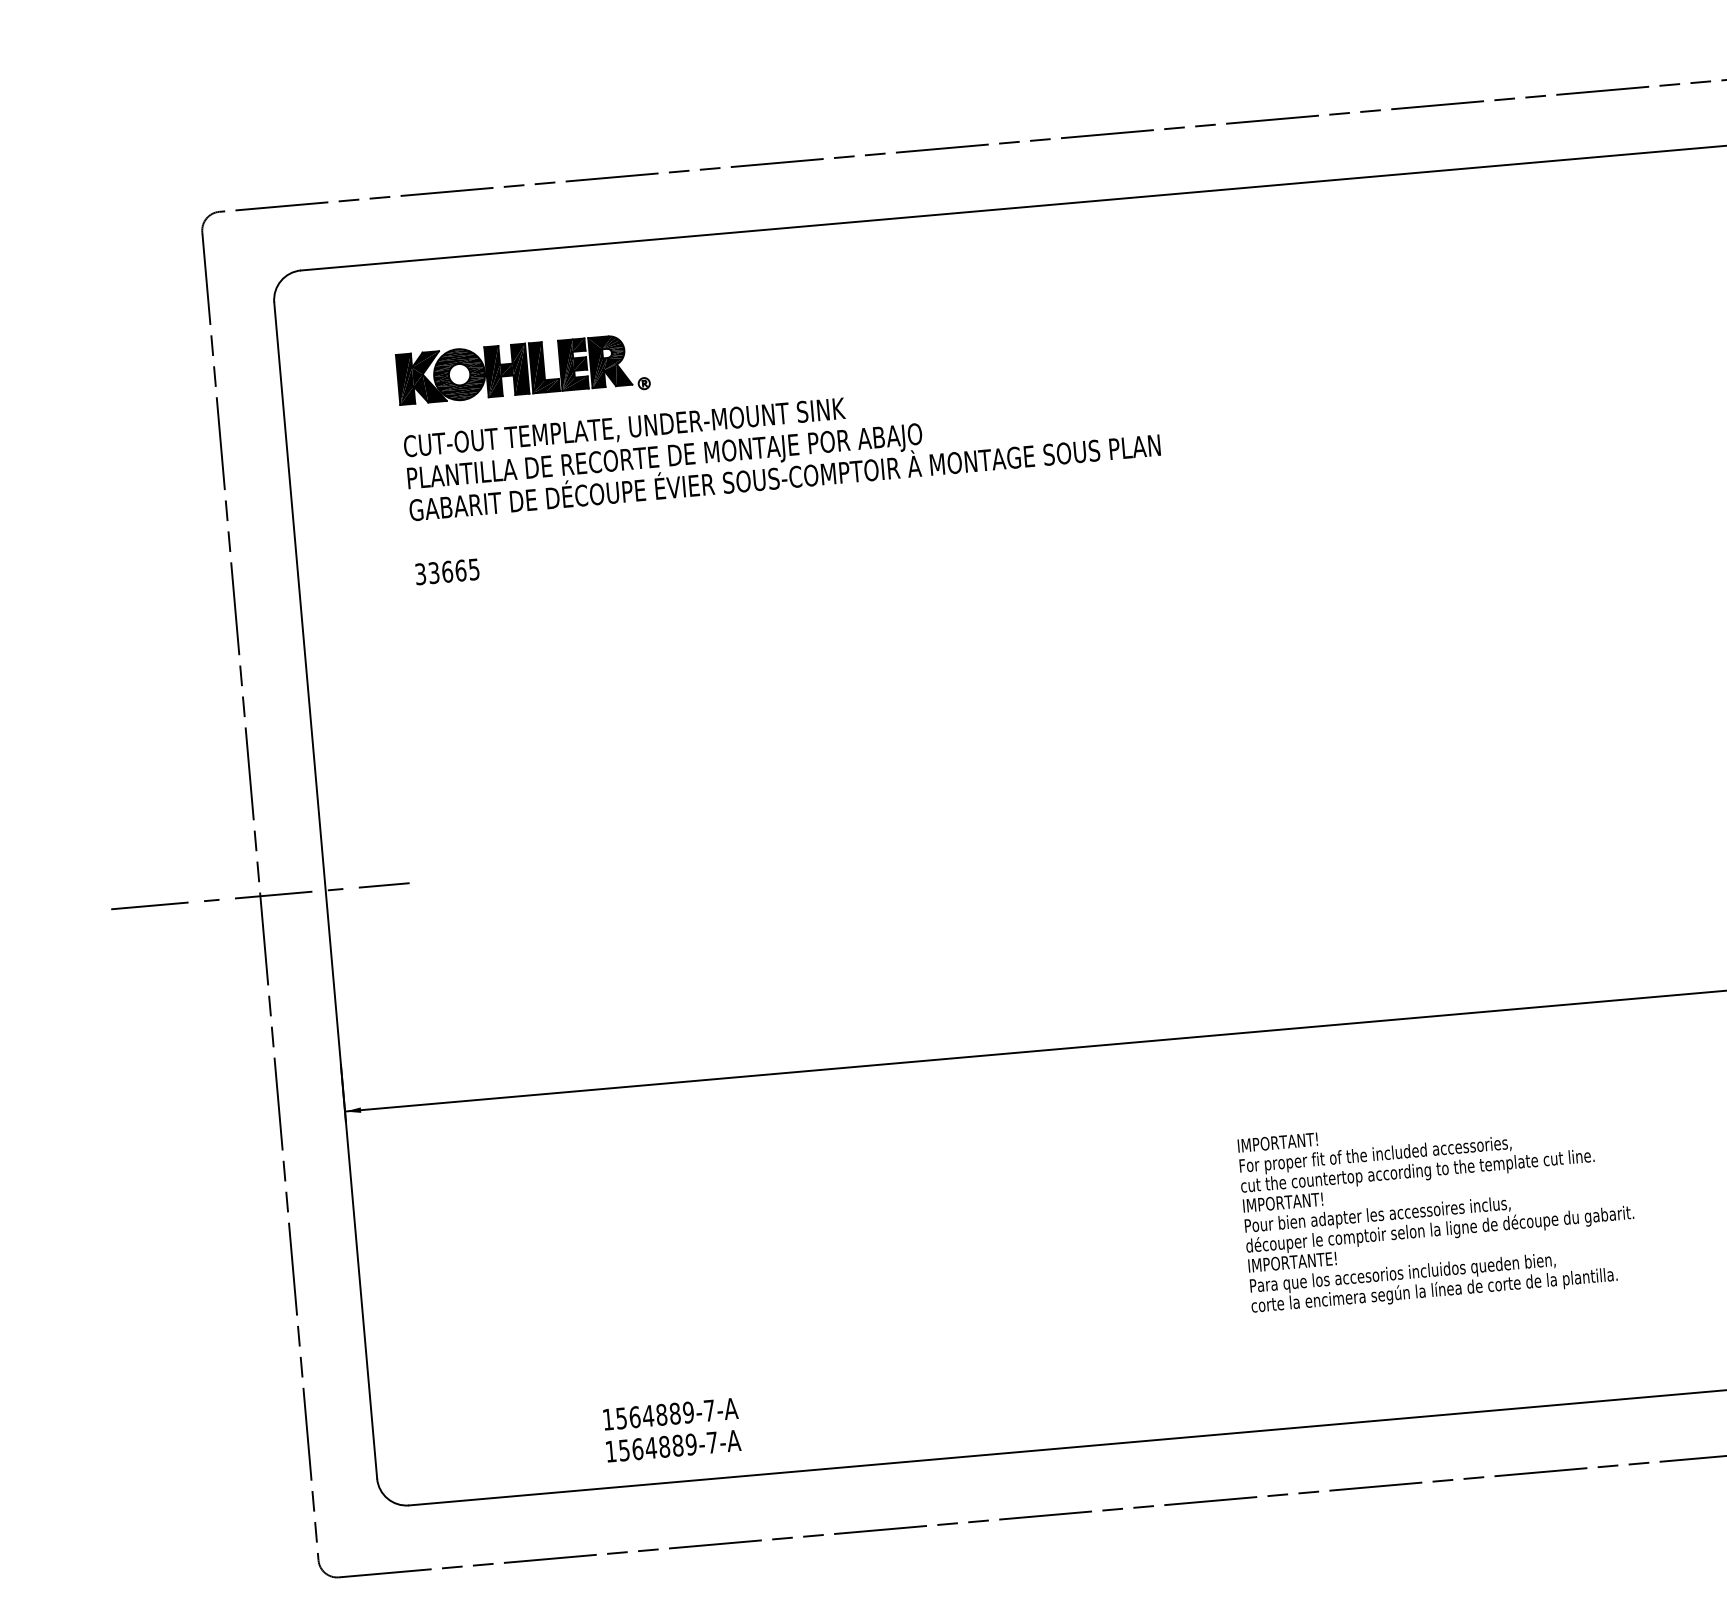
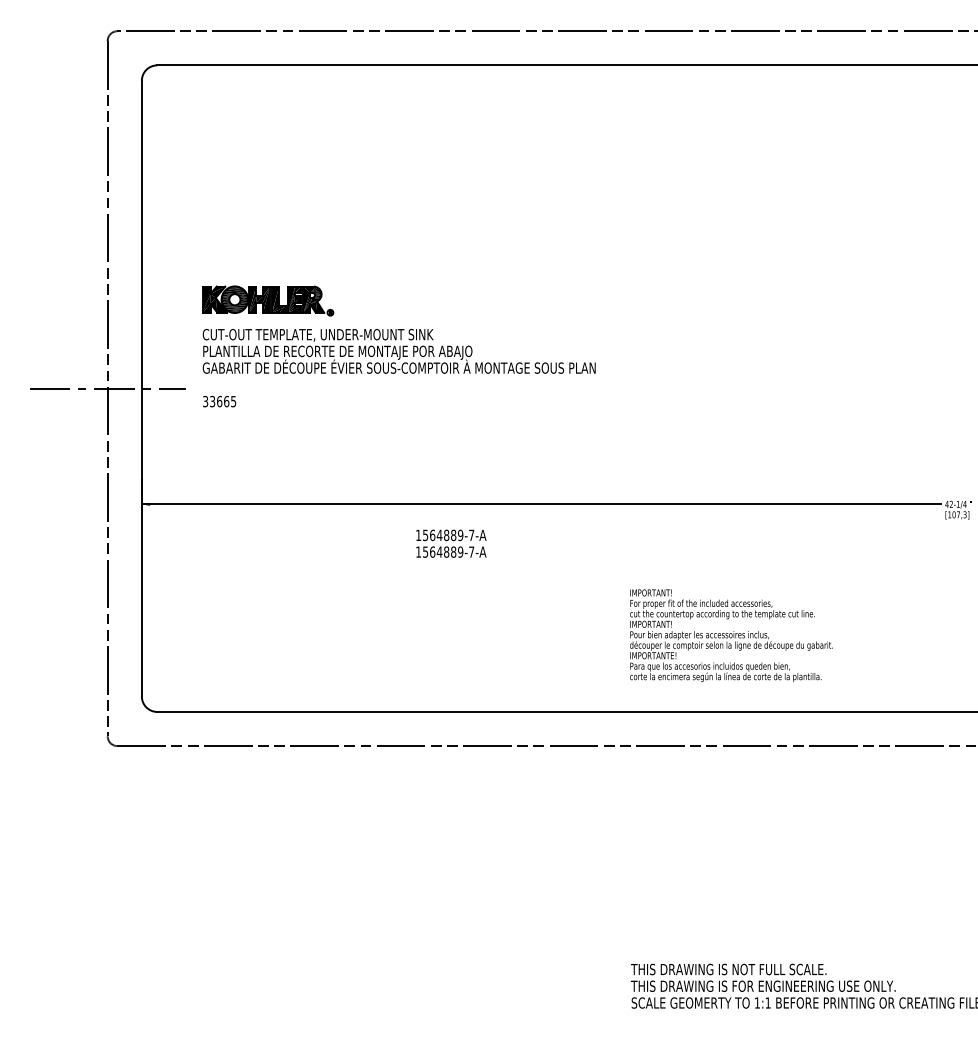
part: (779, 436) -> (398, 346), moved
text: (1438, 1210) -> (731, 635), moved
text: (672, 1429) -> (451, 543), moved

